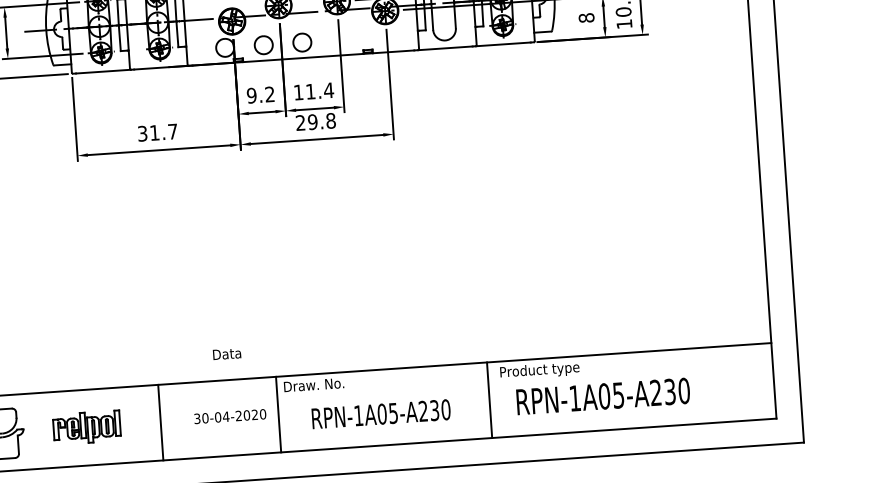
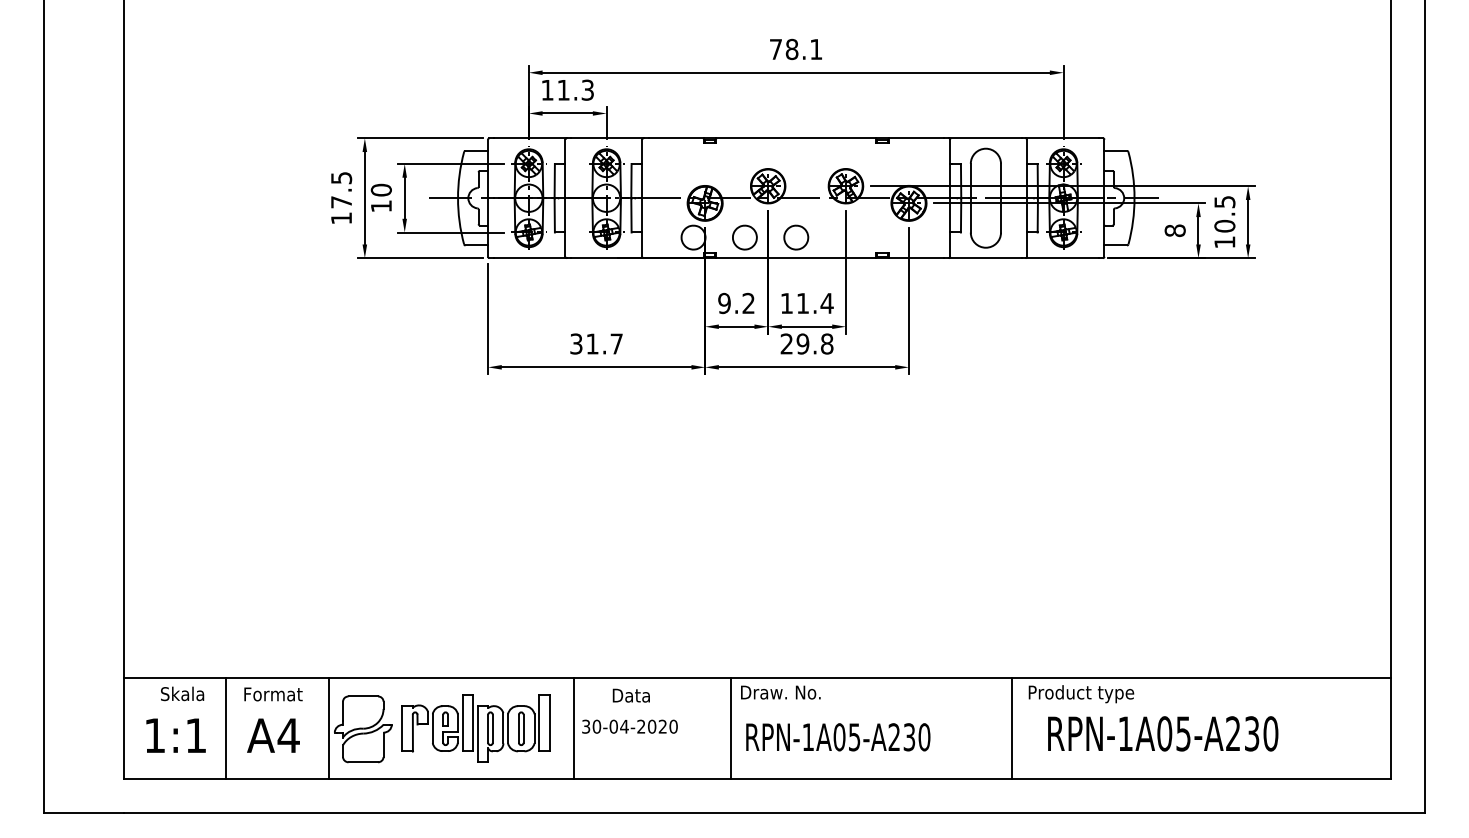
text: (226, 354) -> (630, 695), moved
text: (381, 414) -> (838, 737), moved
text: (229, 416) -> (629, 726), moved
part: (86, 427) -> (475, 728), size x1.67

